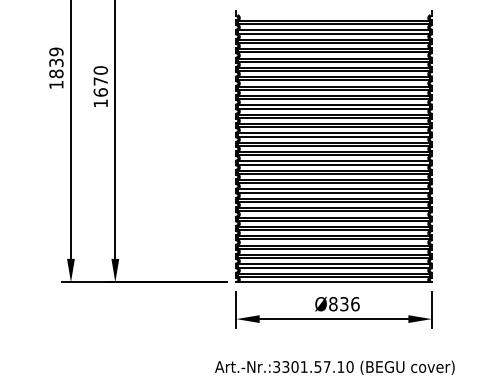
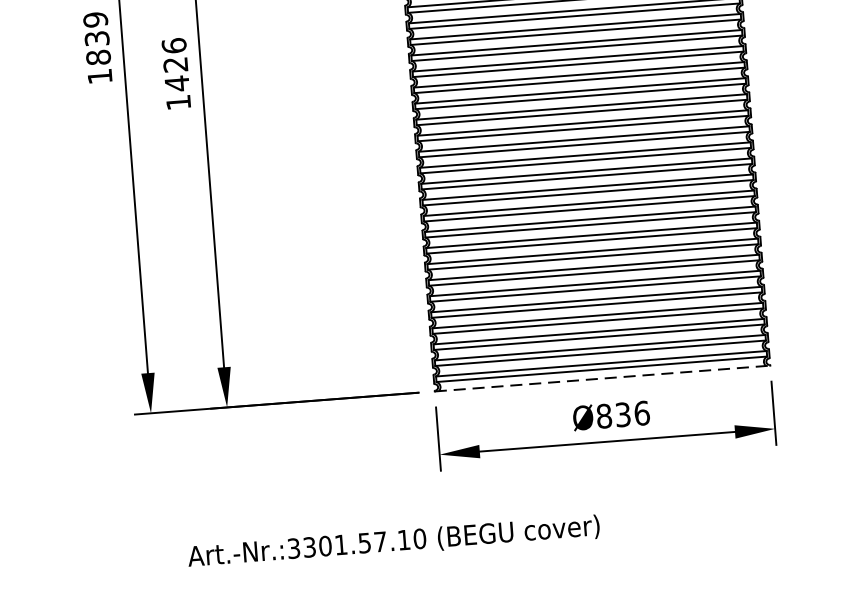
text: (100, 81) -> (175, 64), 1670 -> 1426
line: (334, 282) -> (603, 378), solid -> dashed
text: (334, 367) -> (393, 541), moved

